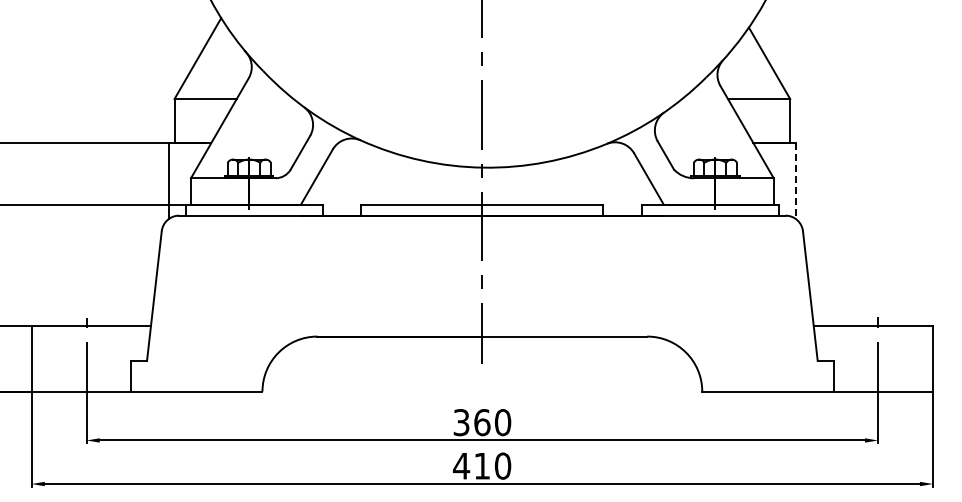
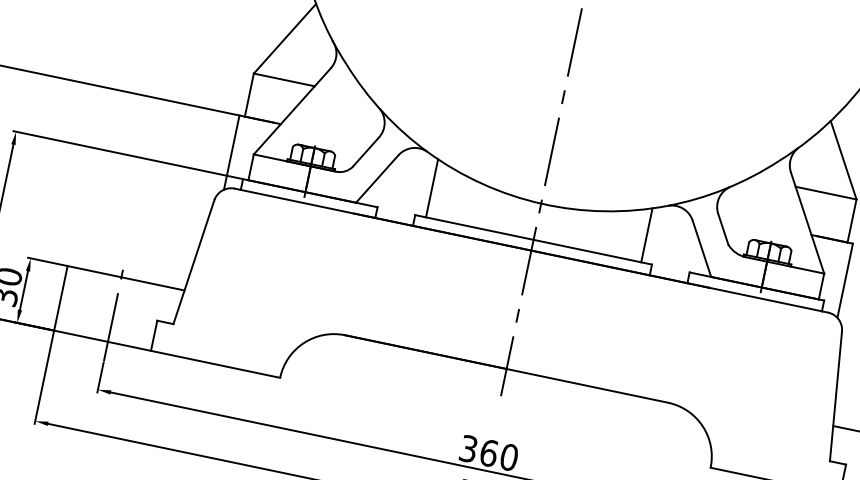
line: (372, 174) -> (432, 187), added
line: (592, 176) -> (647, 234), added
line: (795, 180) -> (845, 280), dashed -> solid

